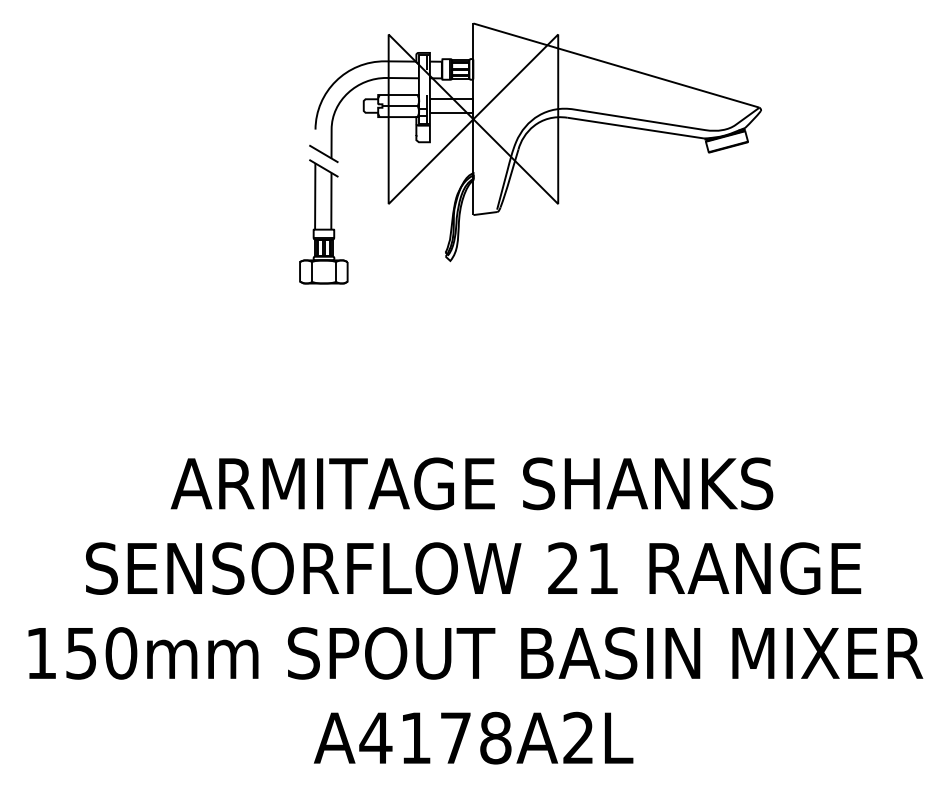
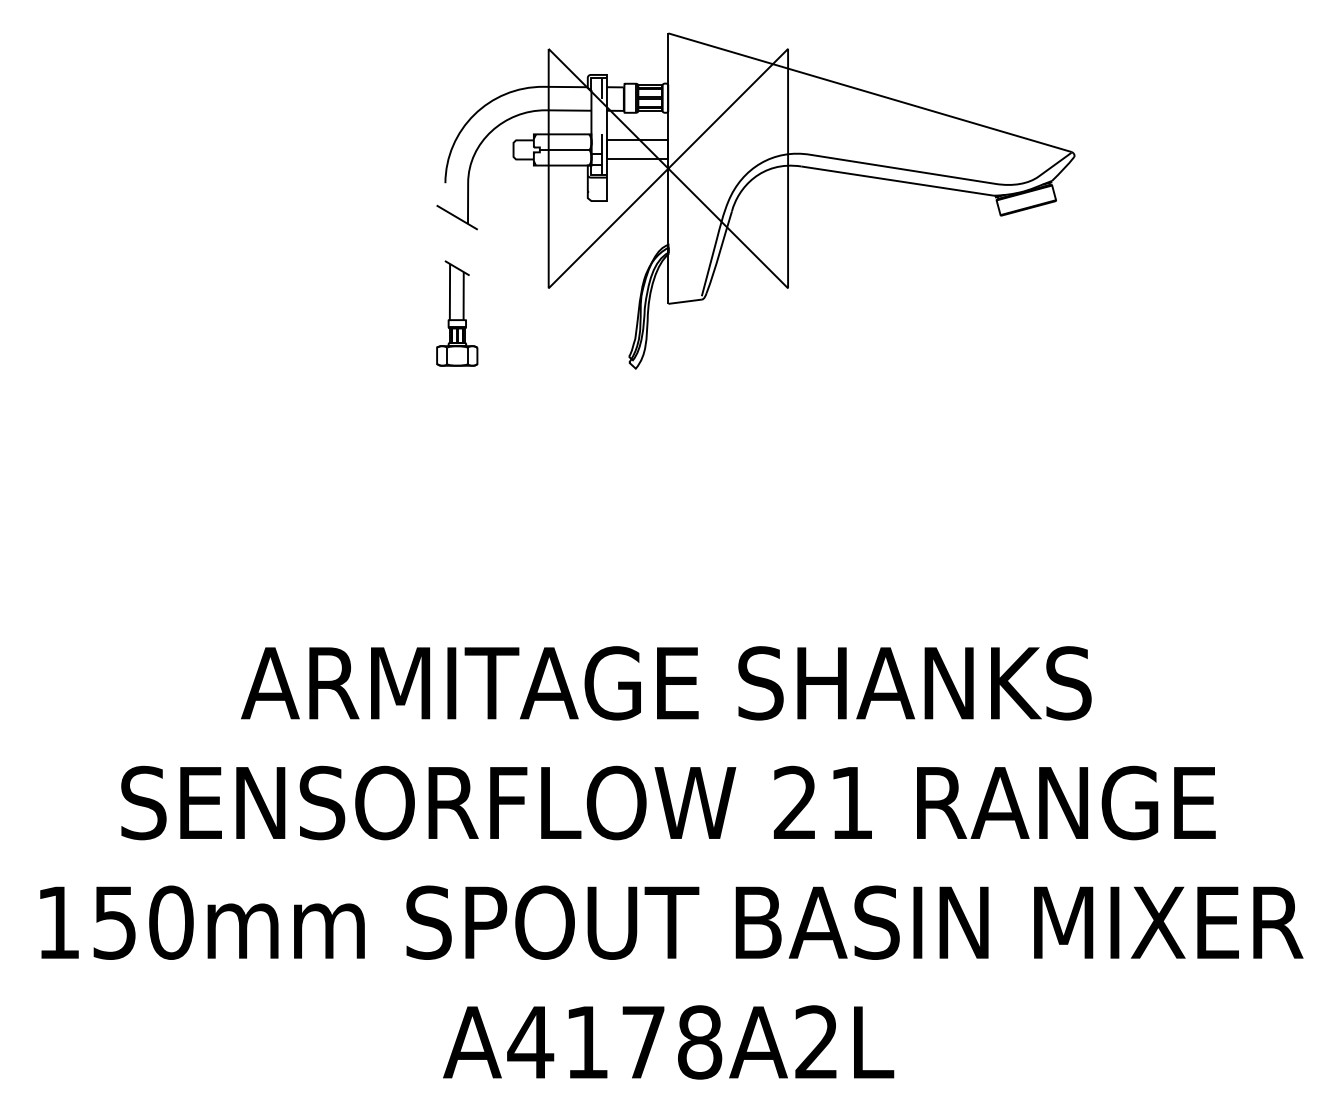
part: (323, 221) -> (456, 312), size x0.6

